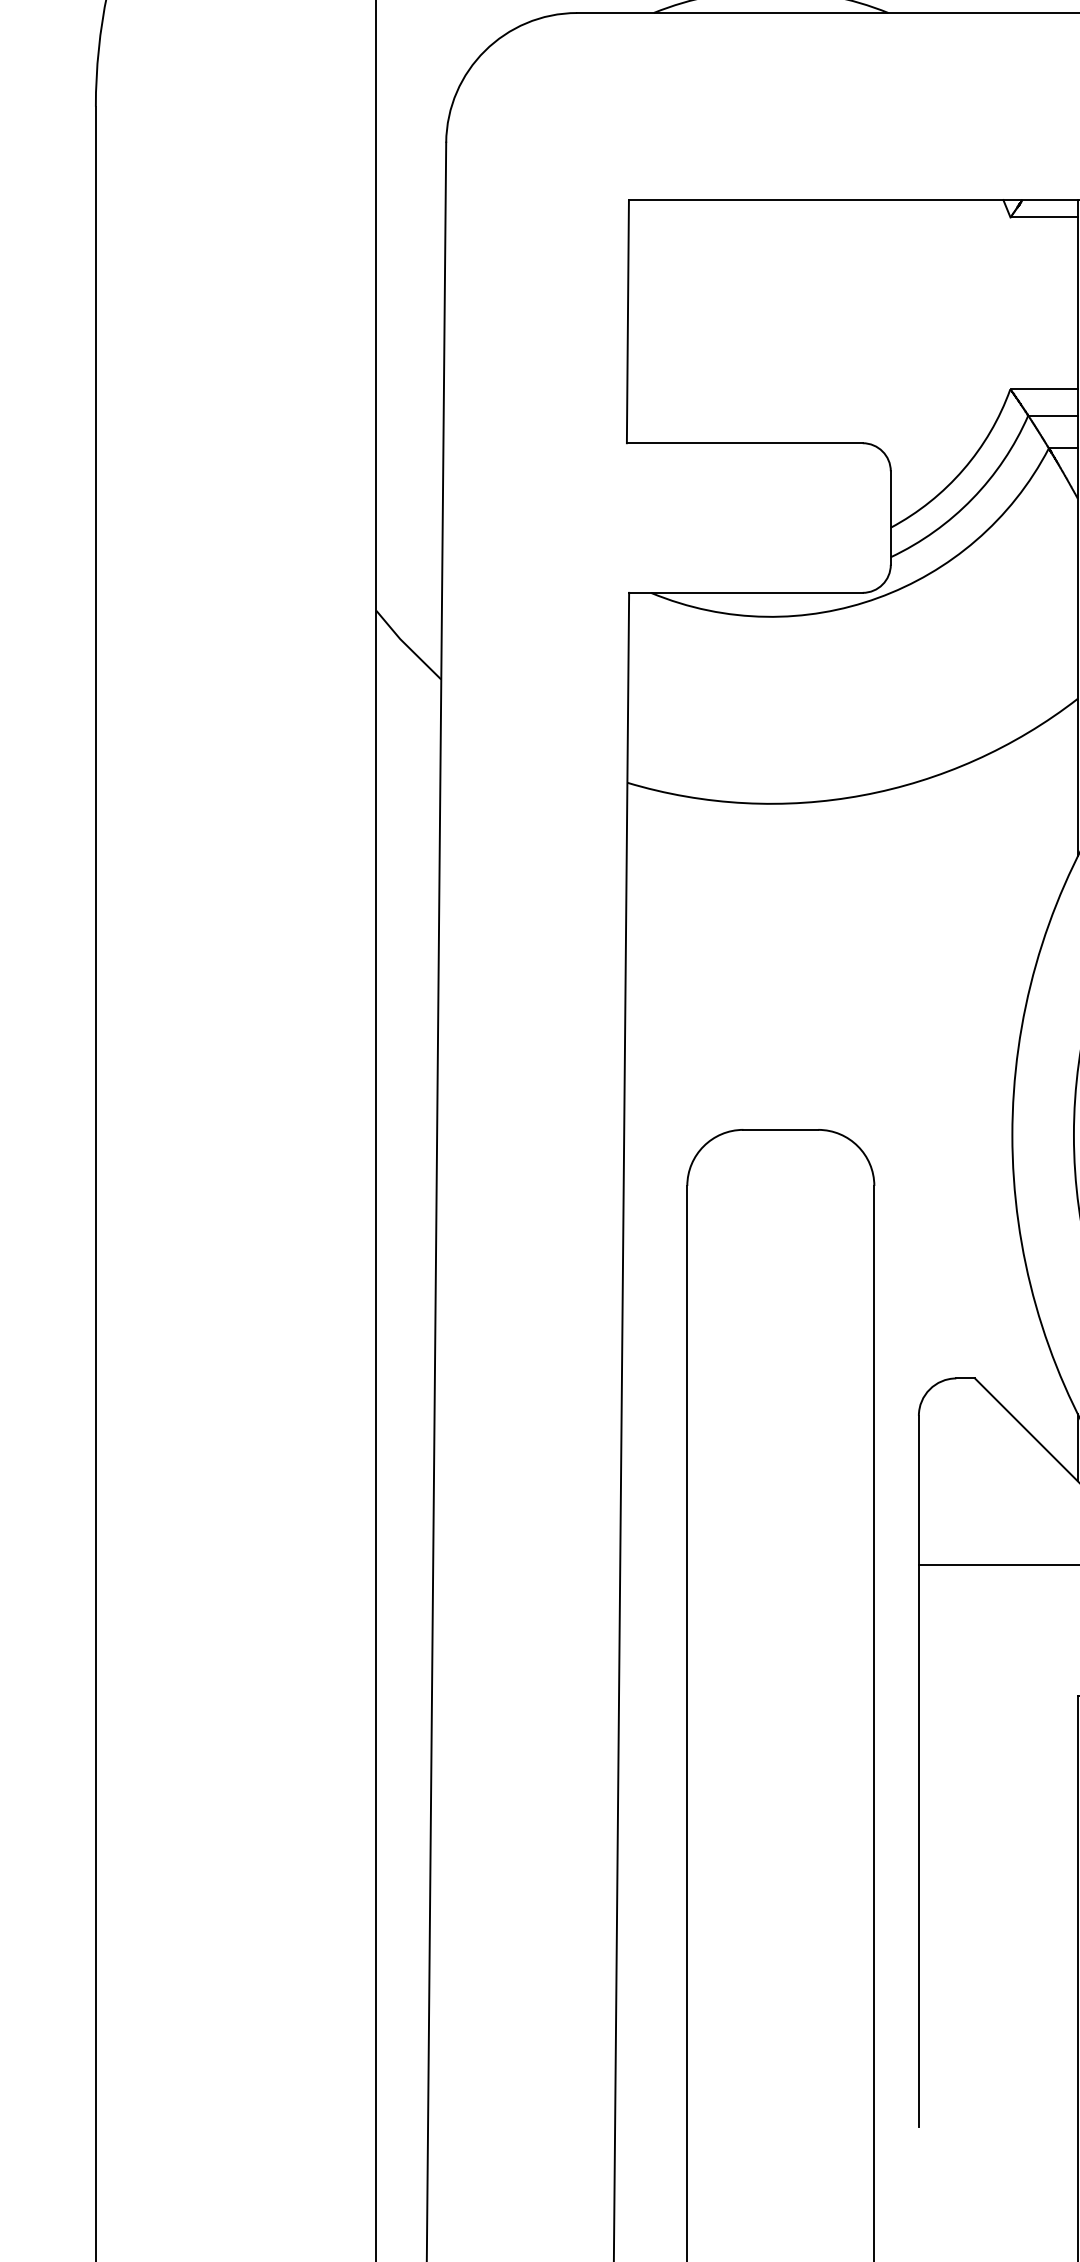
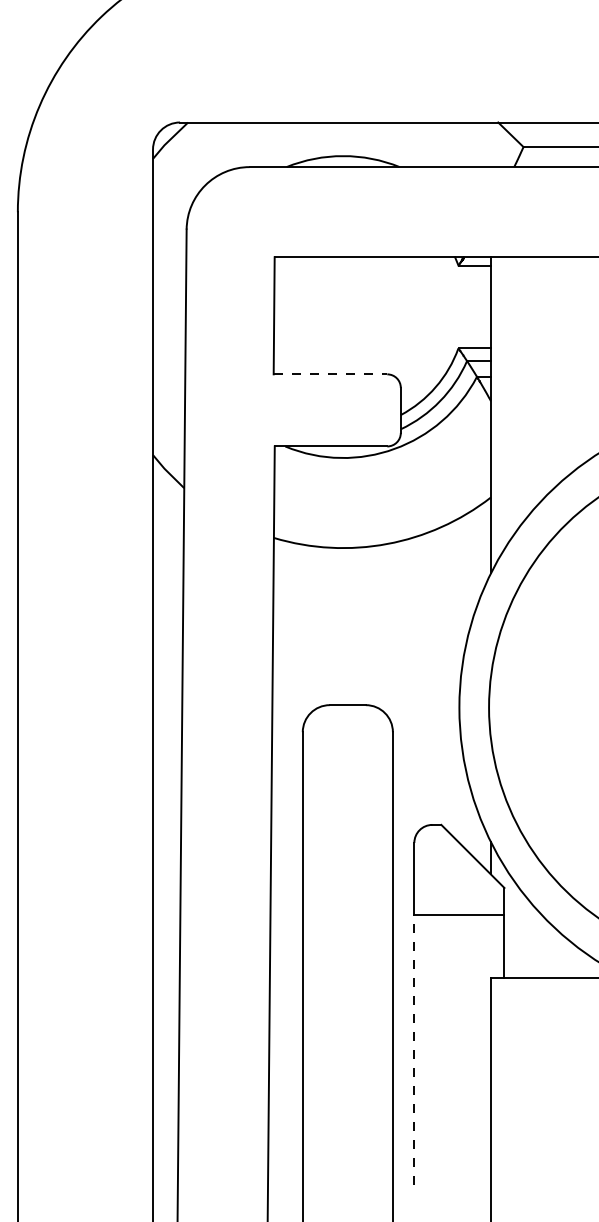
line: (744, 443) -> (330, 374), solid -> dashed
line: (919, 1844) -> (414, 1049), solid -> dashed

